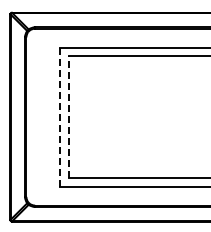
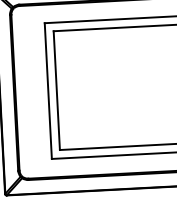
line: (60, 117) -> (48, 91), dashed -> solid
line: (68, 117) -> (56, 90), dashed -> solid

